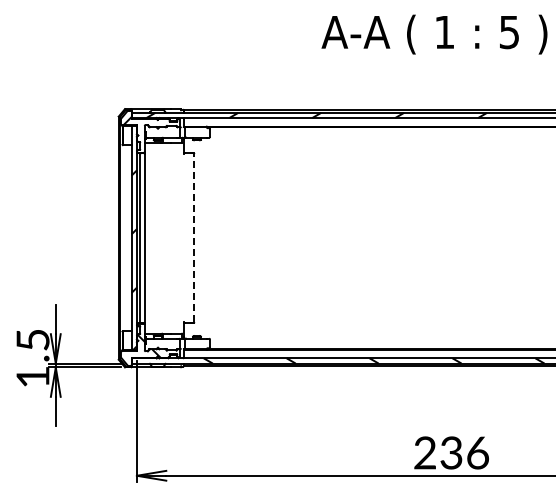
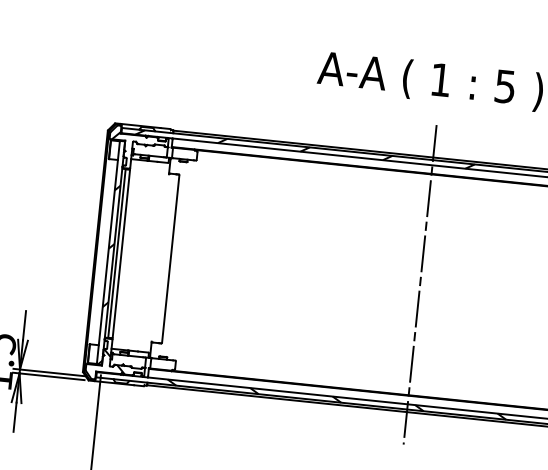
line: (194, 237) -> (170, 258), dashed -> solid
line: (445, 237) -> (420, 284), added

